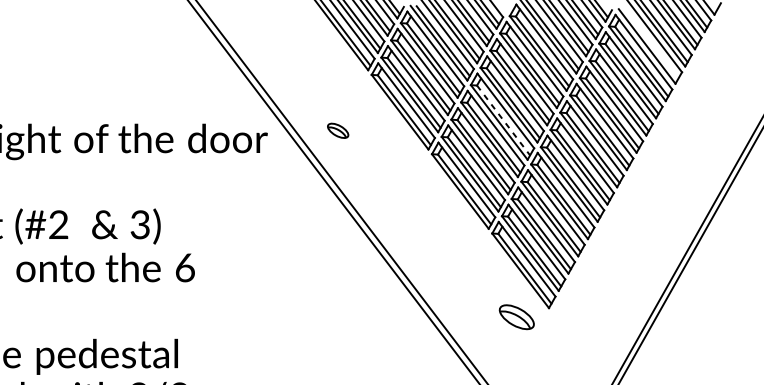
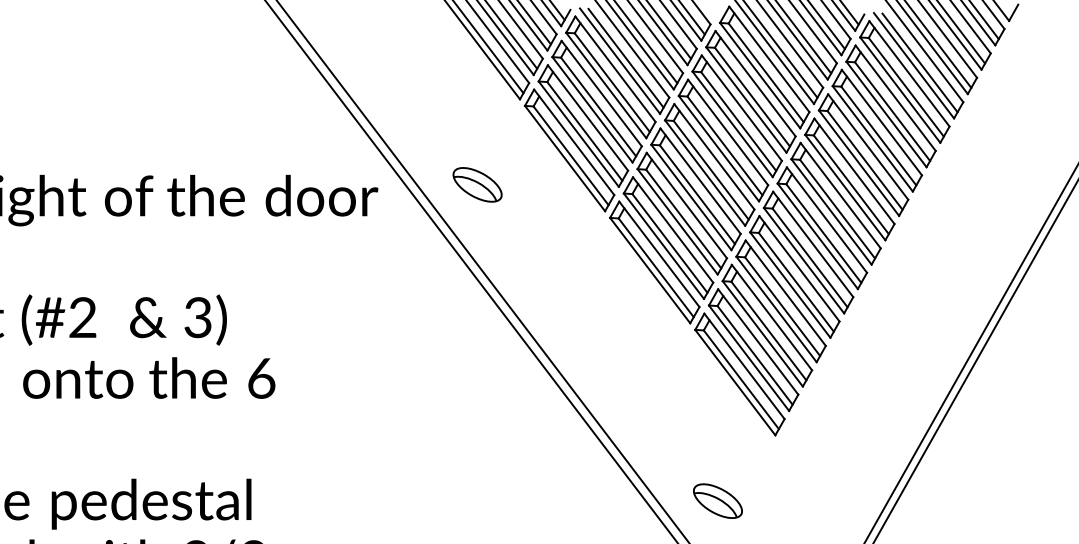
line: (651, 44) -> (919, 62), added
line: (503, 120) -> (711, 170), dashed -> solid
part: (338, 130) -> (477, 184), size x1.67
part: (516, 316) -> (717, 500), moved

